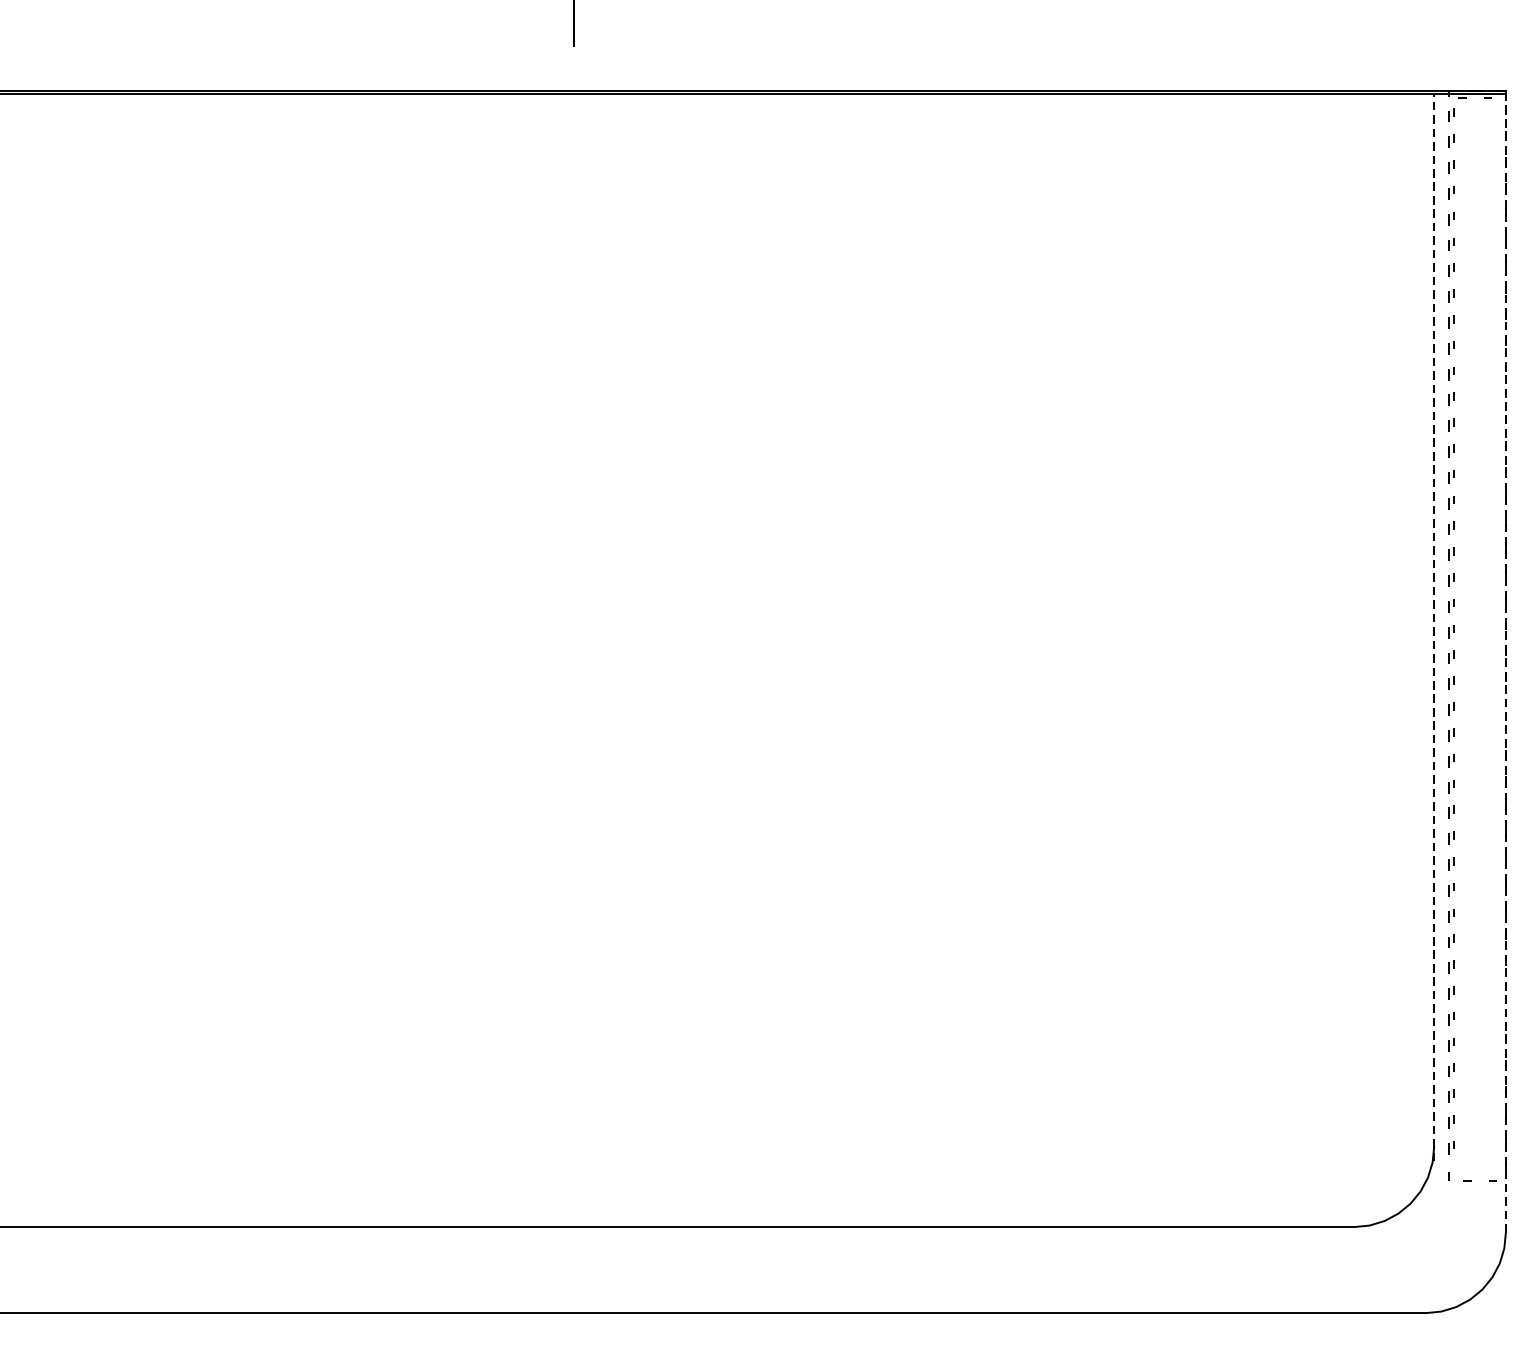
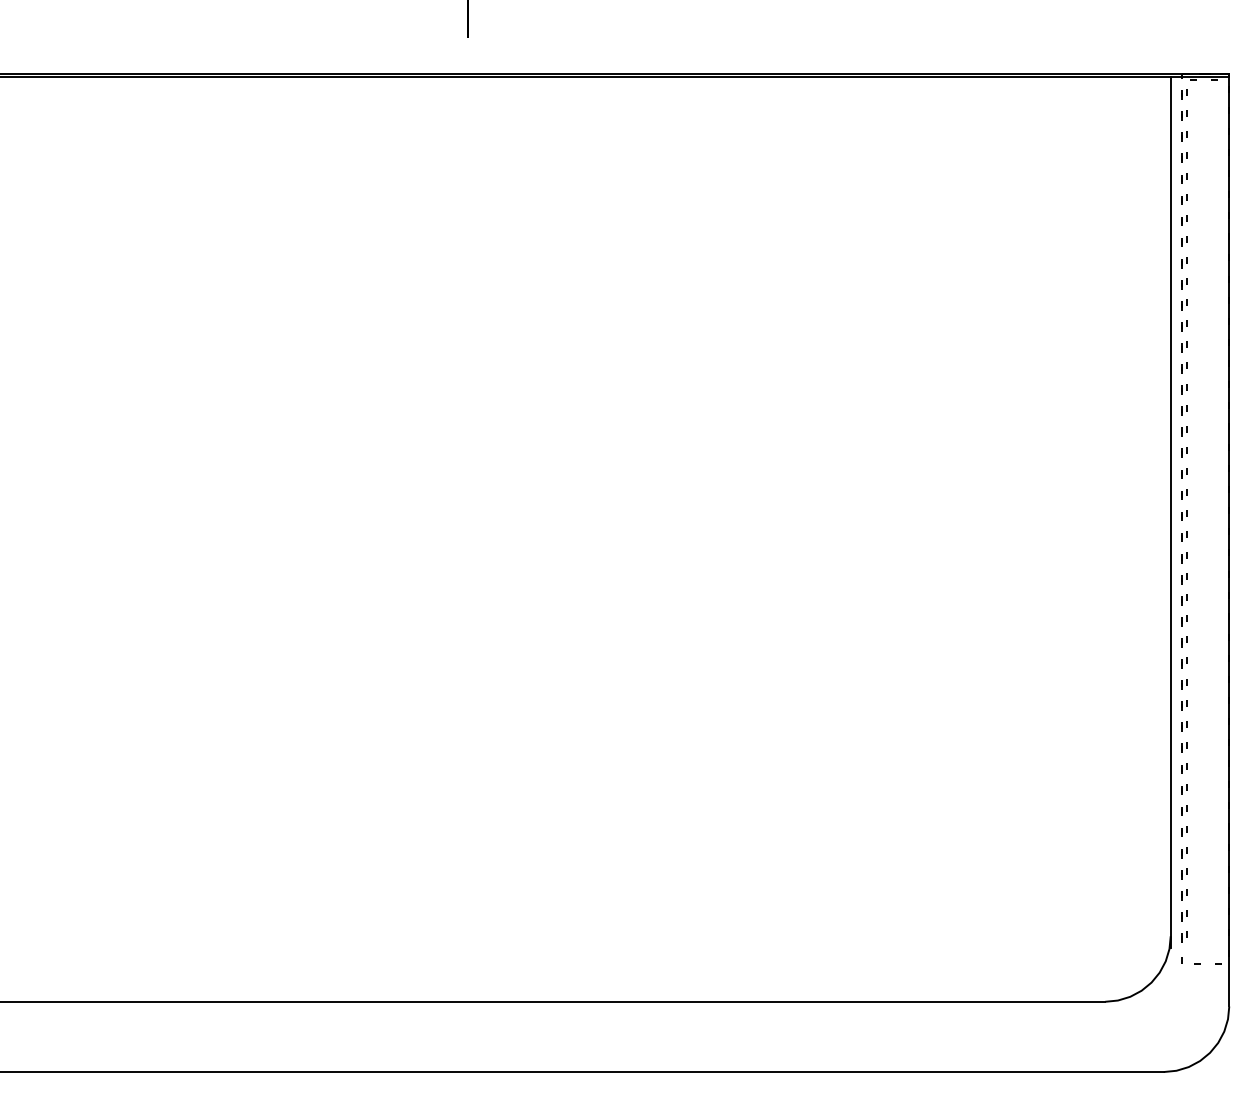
line: (1433, 626) -> (1170, 511), dashed -> solid
line: (1506, 660) -> (1229, 539), dashed -> solid

